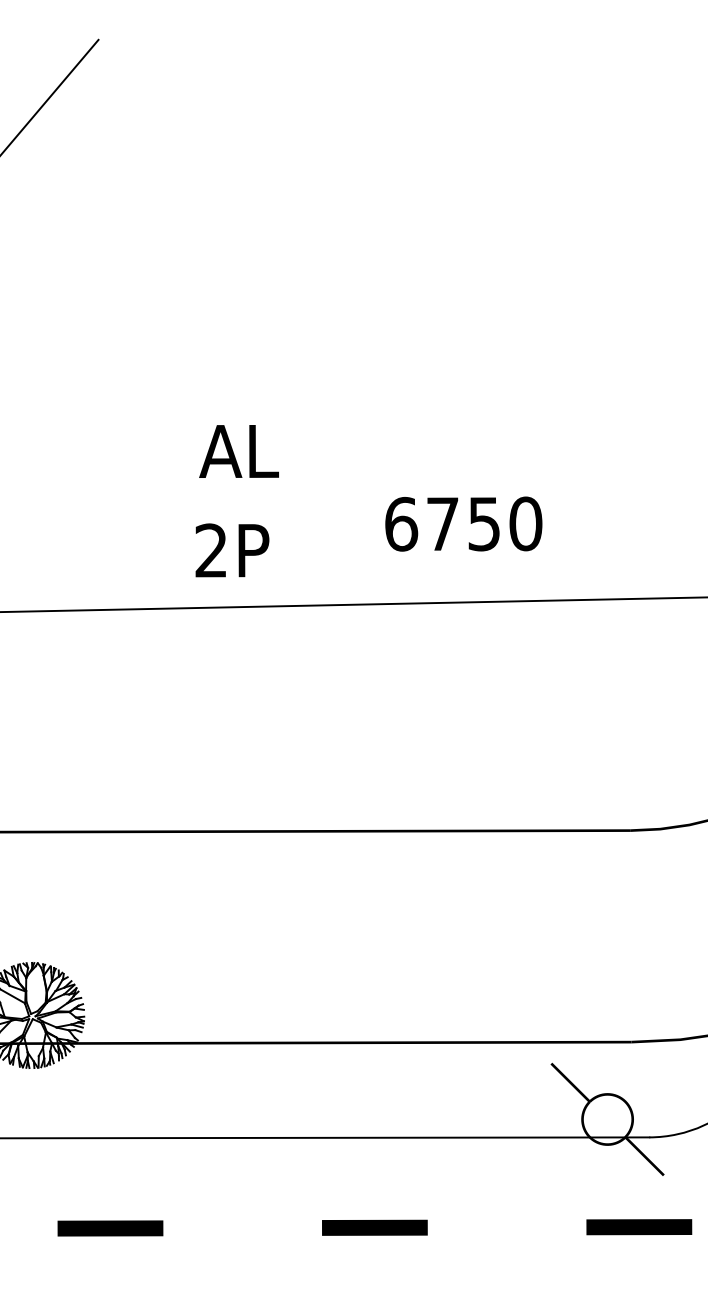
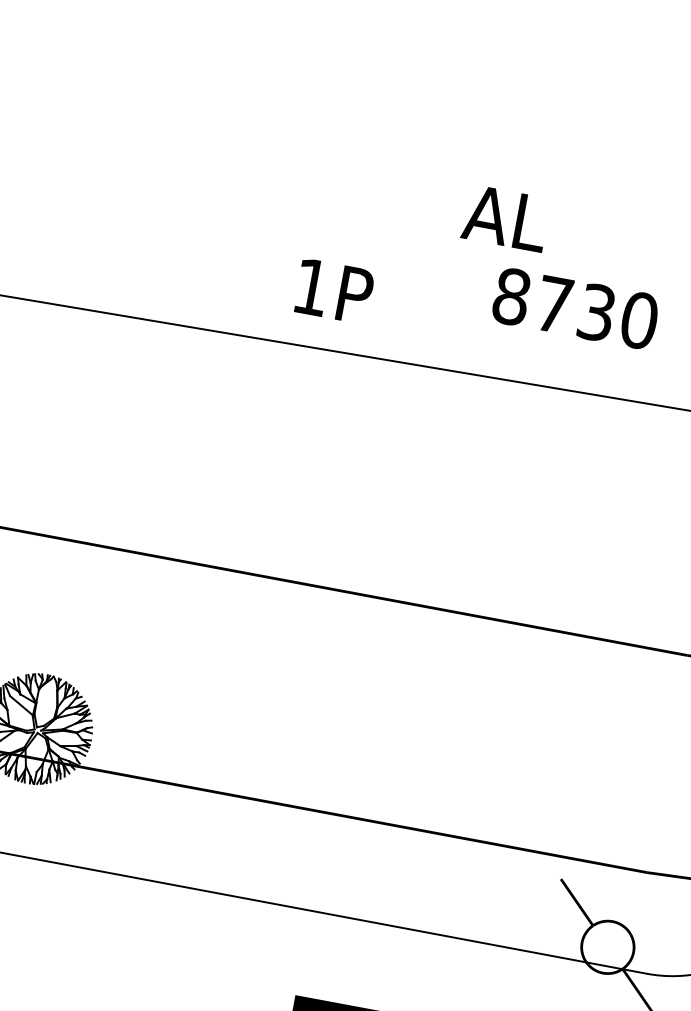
text: (238, 451) -> (505, 218), moved
text: (442, 523) -> (554, 304), 6750 -> 8730
text: (210, 550) -> (310, 286), 2P -> 1P
part: (110, 1228) -> (76, 962), removed

